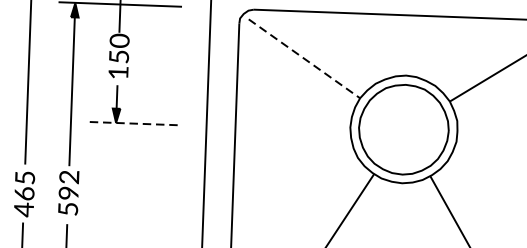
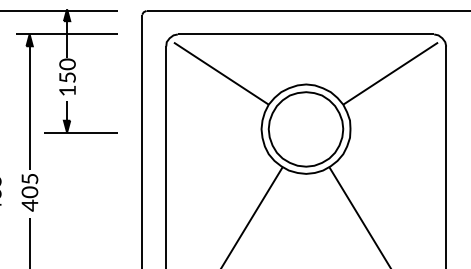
line: (304, 58) -> (221, 73), dashed -> solid
line: (132, 123) -> (80, 132), dashed -> solid
text: (68, 193) -> (29, 192), 592 -> 405

